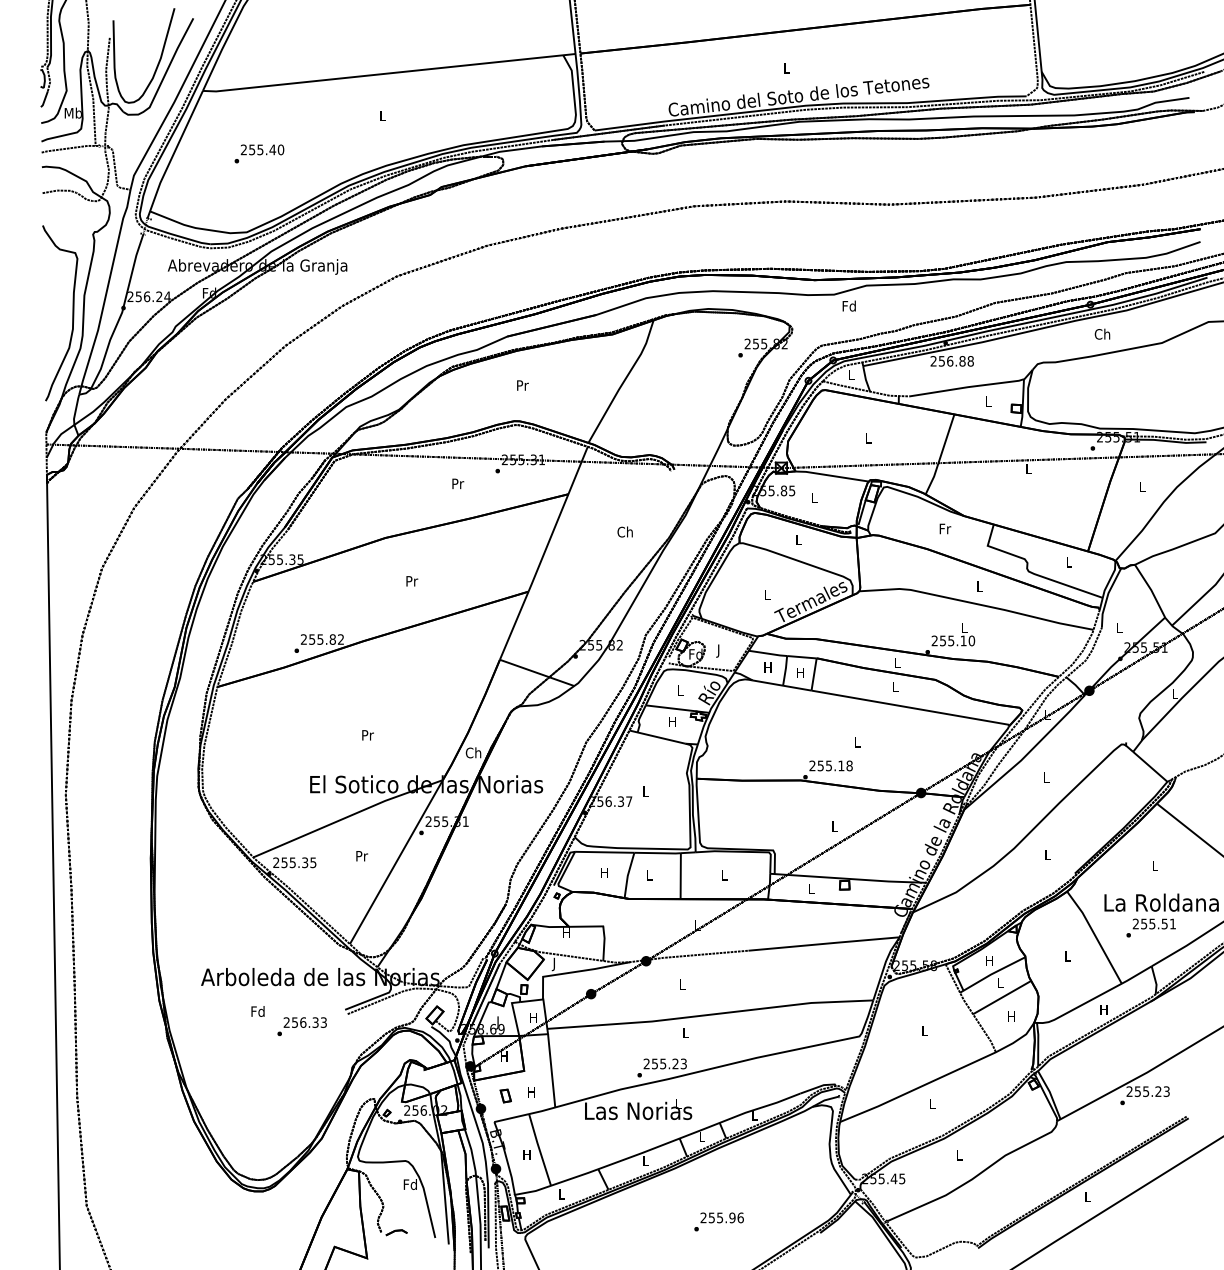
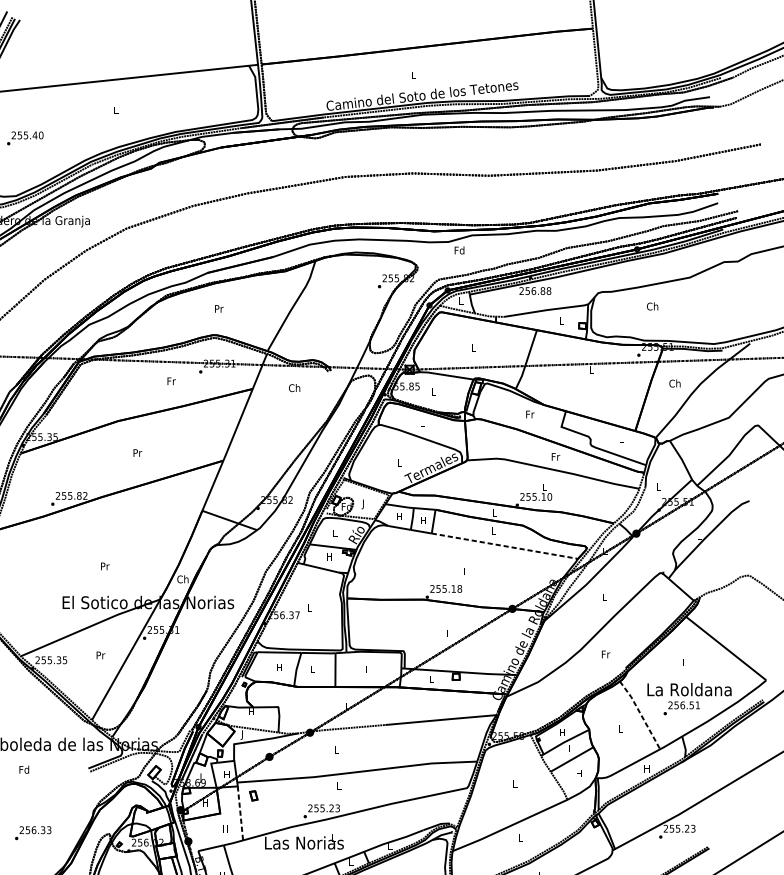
text: (1102, 333) -> (652, 305), moved
text: (458, 483) -> (171, 381), Pr -> Fr
text: (1141, 486) -> (674, 383), L -> Ch
text: (624, 531) -> (294, 387), moved
text: (979, 586) -> (555, 456), L -> Fr
line: (911, 707) -> (505, 545), solid -> dashed
text: (1047, 854) -> (605, 654), L -> Fr
text: (1152, 923) -> (682, 704), 255.51 -> 256.51
line: (1095, 936) -> (640, 714), solid -> dashed
text: (301, 1026) -> (32, 833), moved
line: (551, 1070) -> (240, 813), solid -> dashed
part: (505, 1095) -> (253, 795), moved

